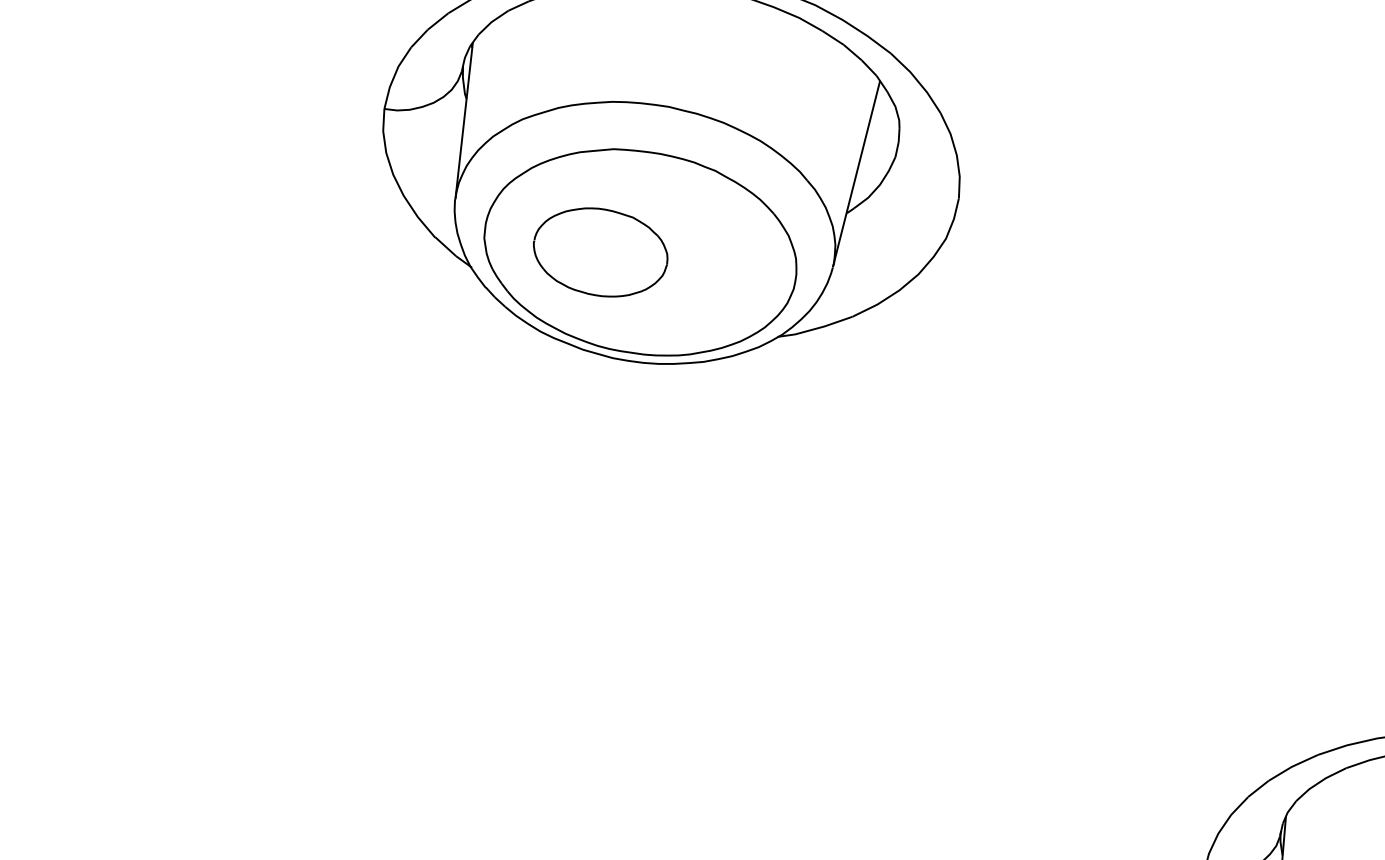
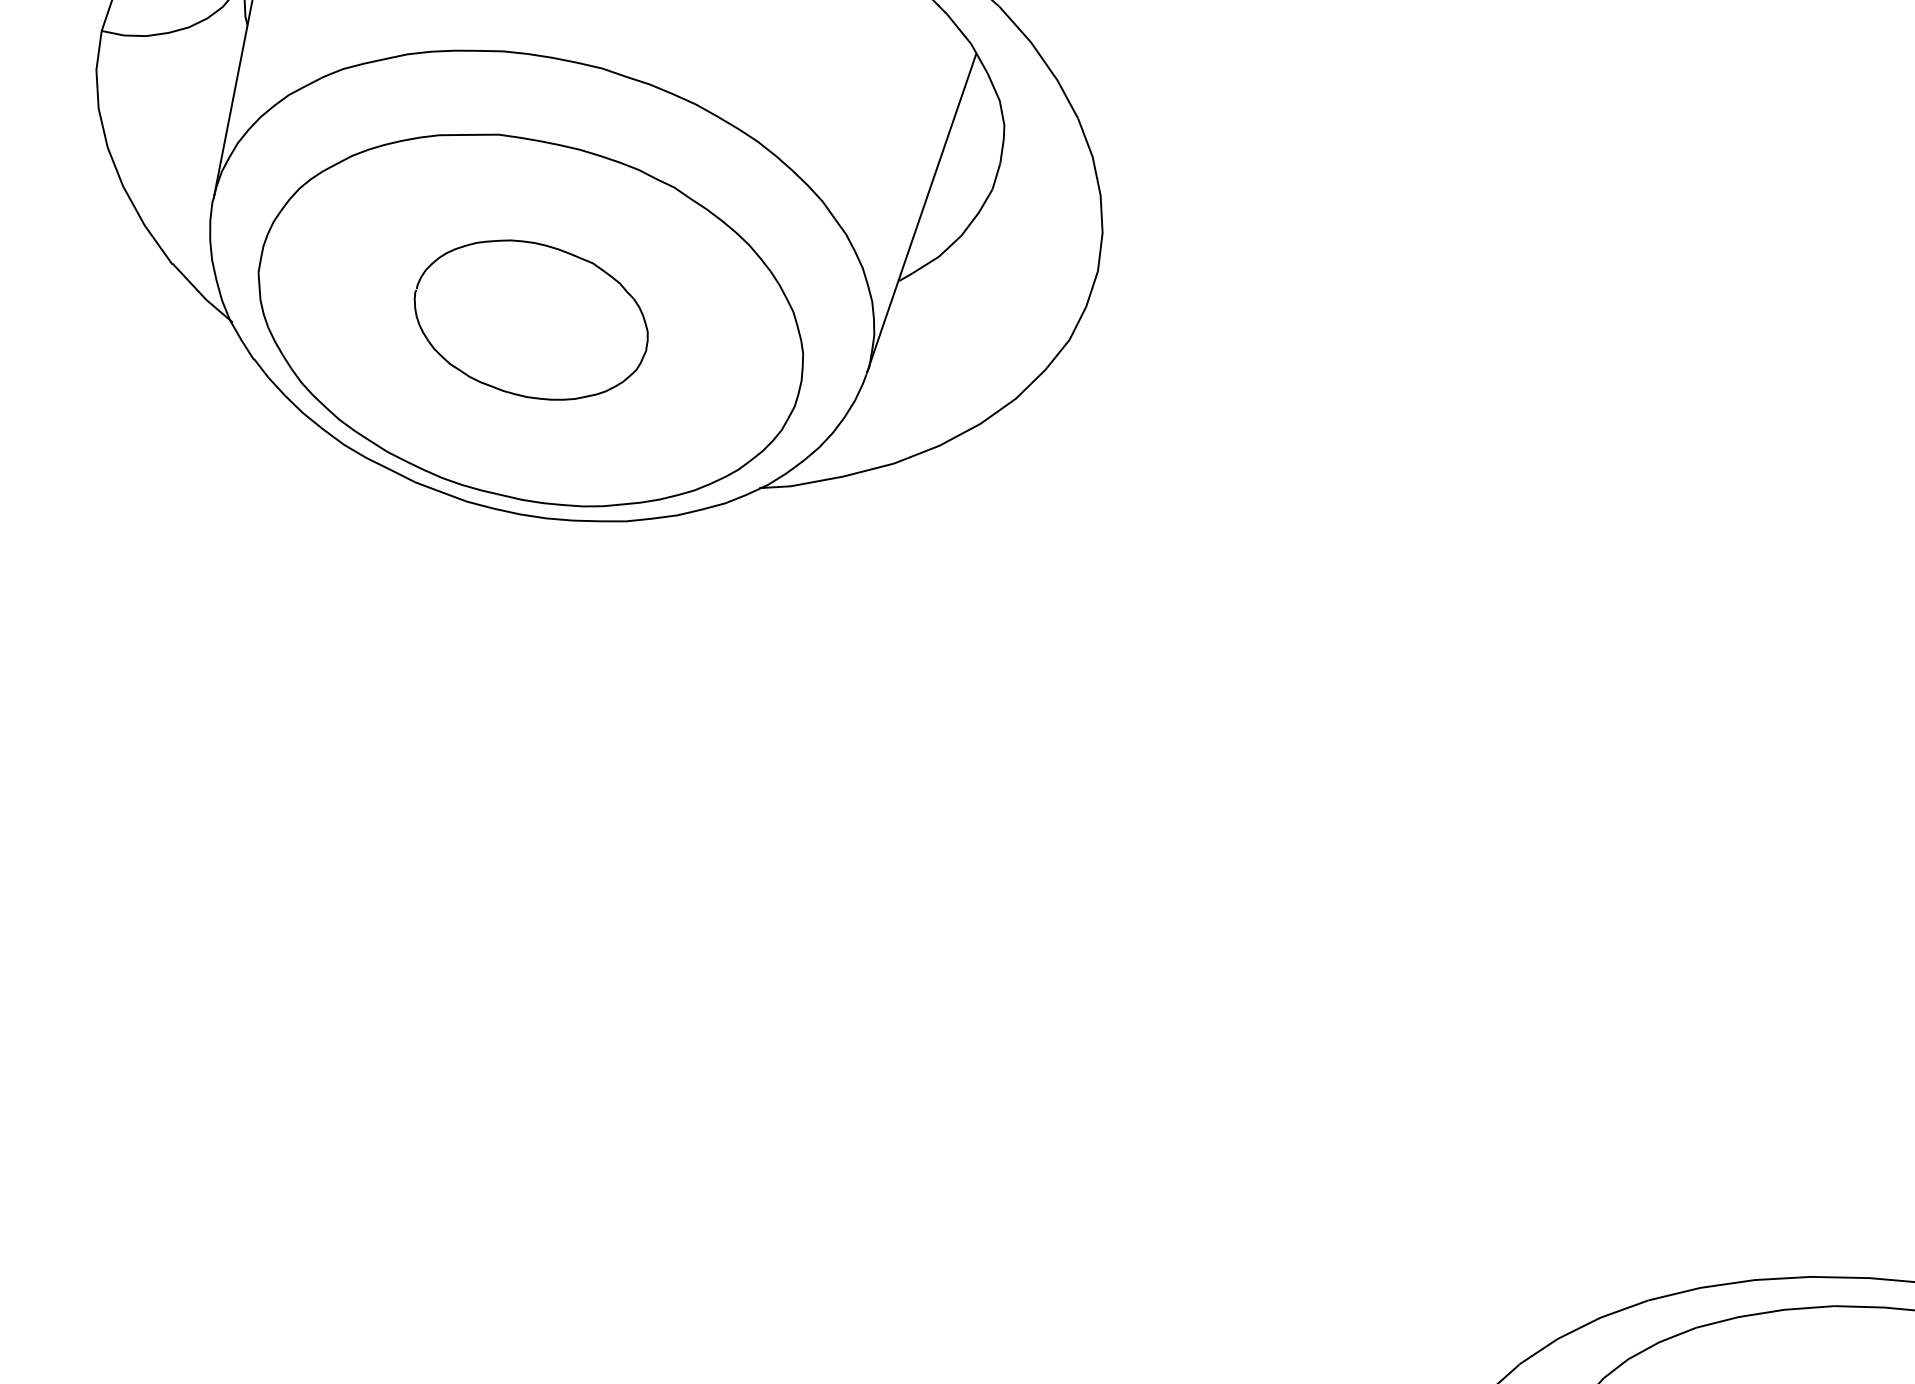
part: (600, 252) -> (530, 320), moved

